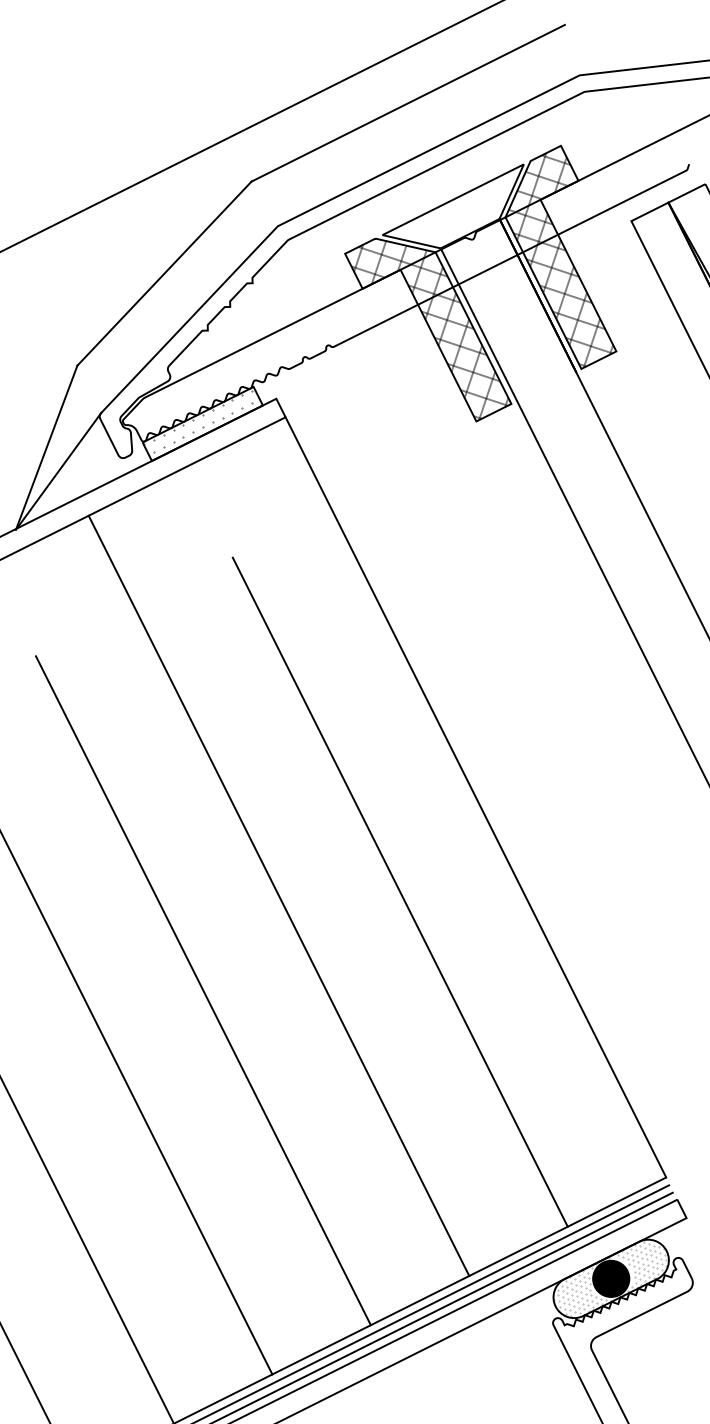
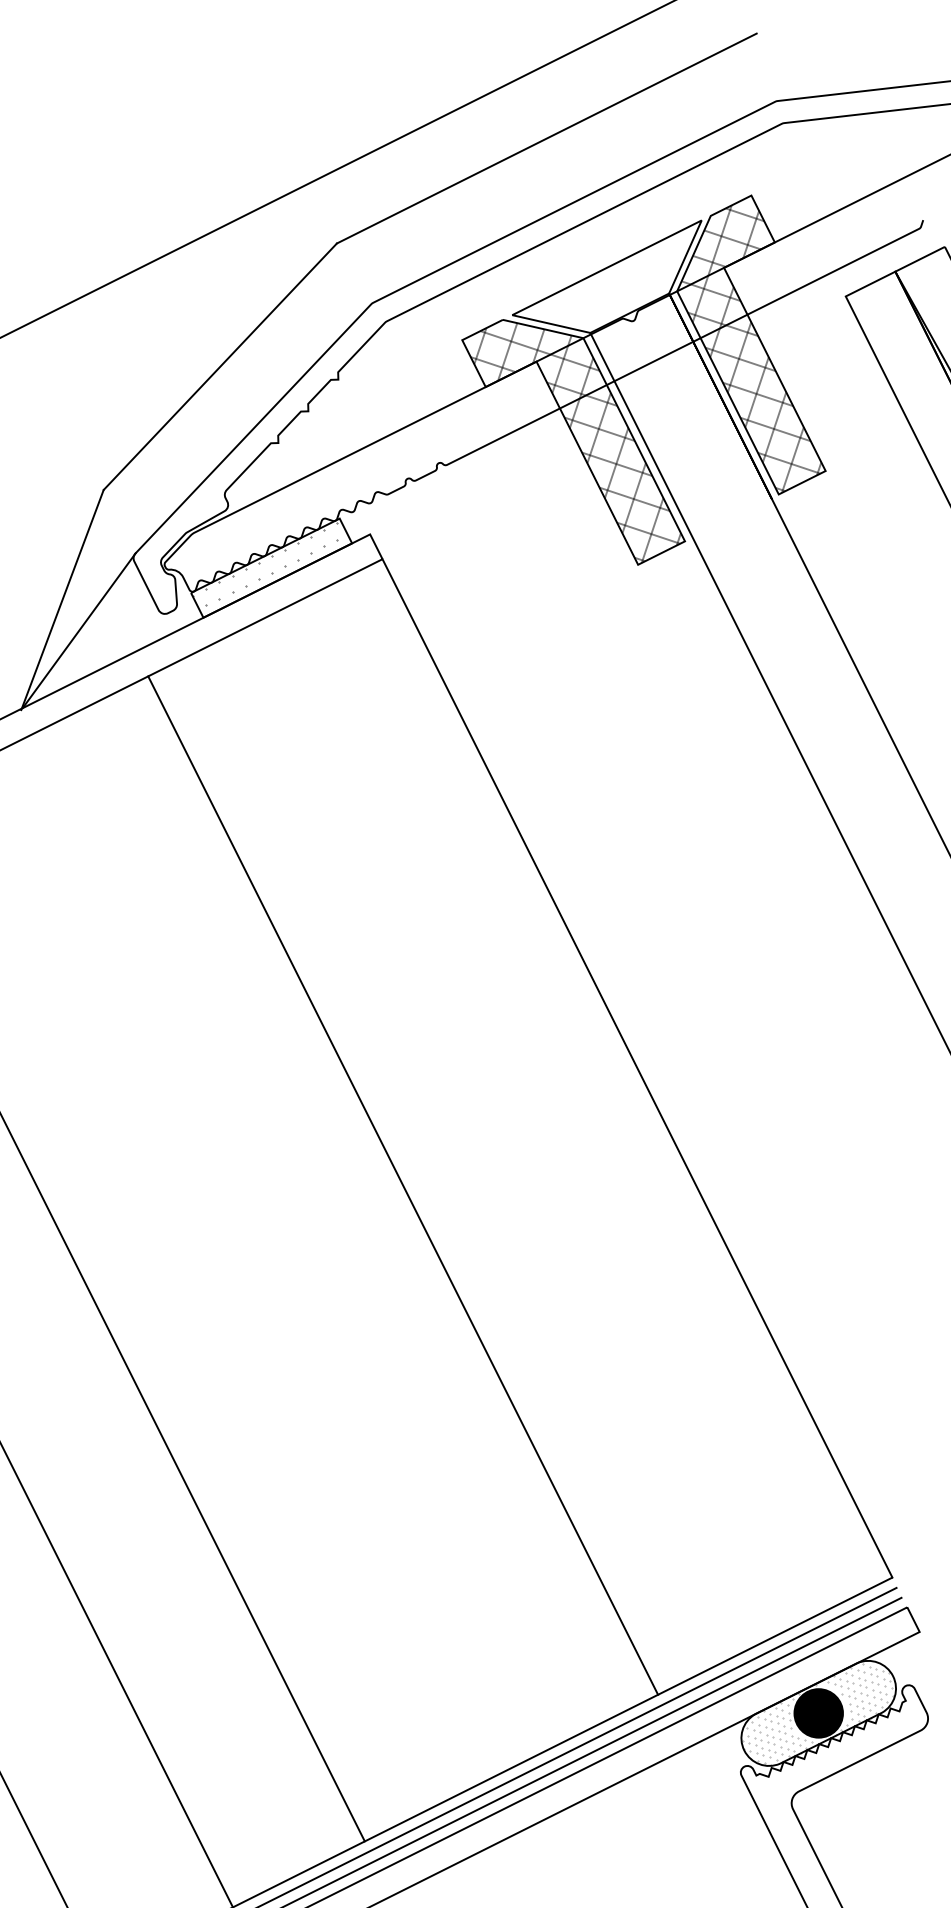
line: (399, 891) -> (535, 1194), removed
line: (278, 895) -> (402, 1185), moved
line: (202, 990) -> (271, 1327), removed

